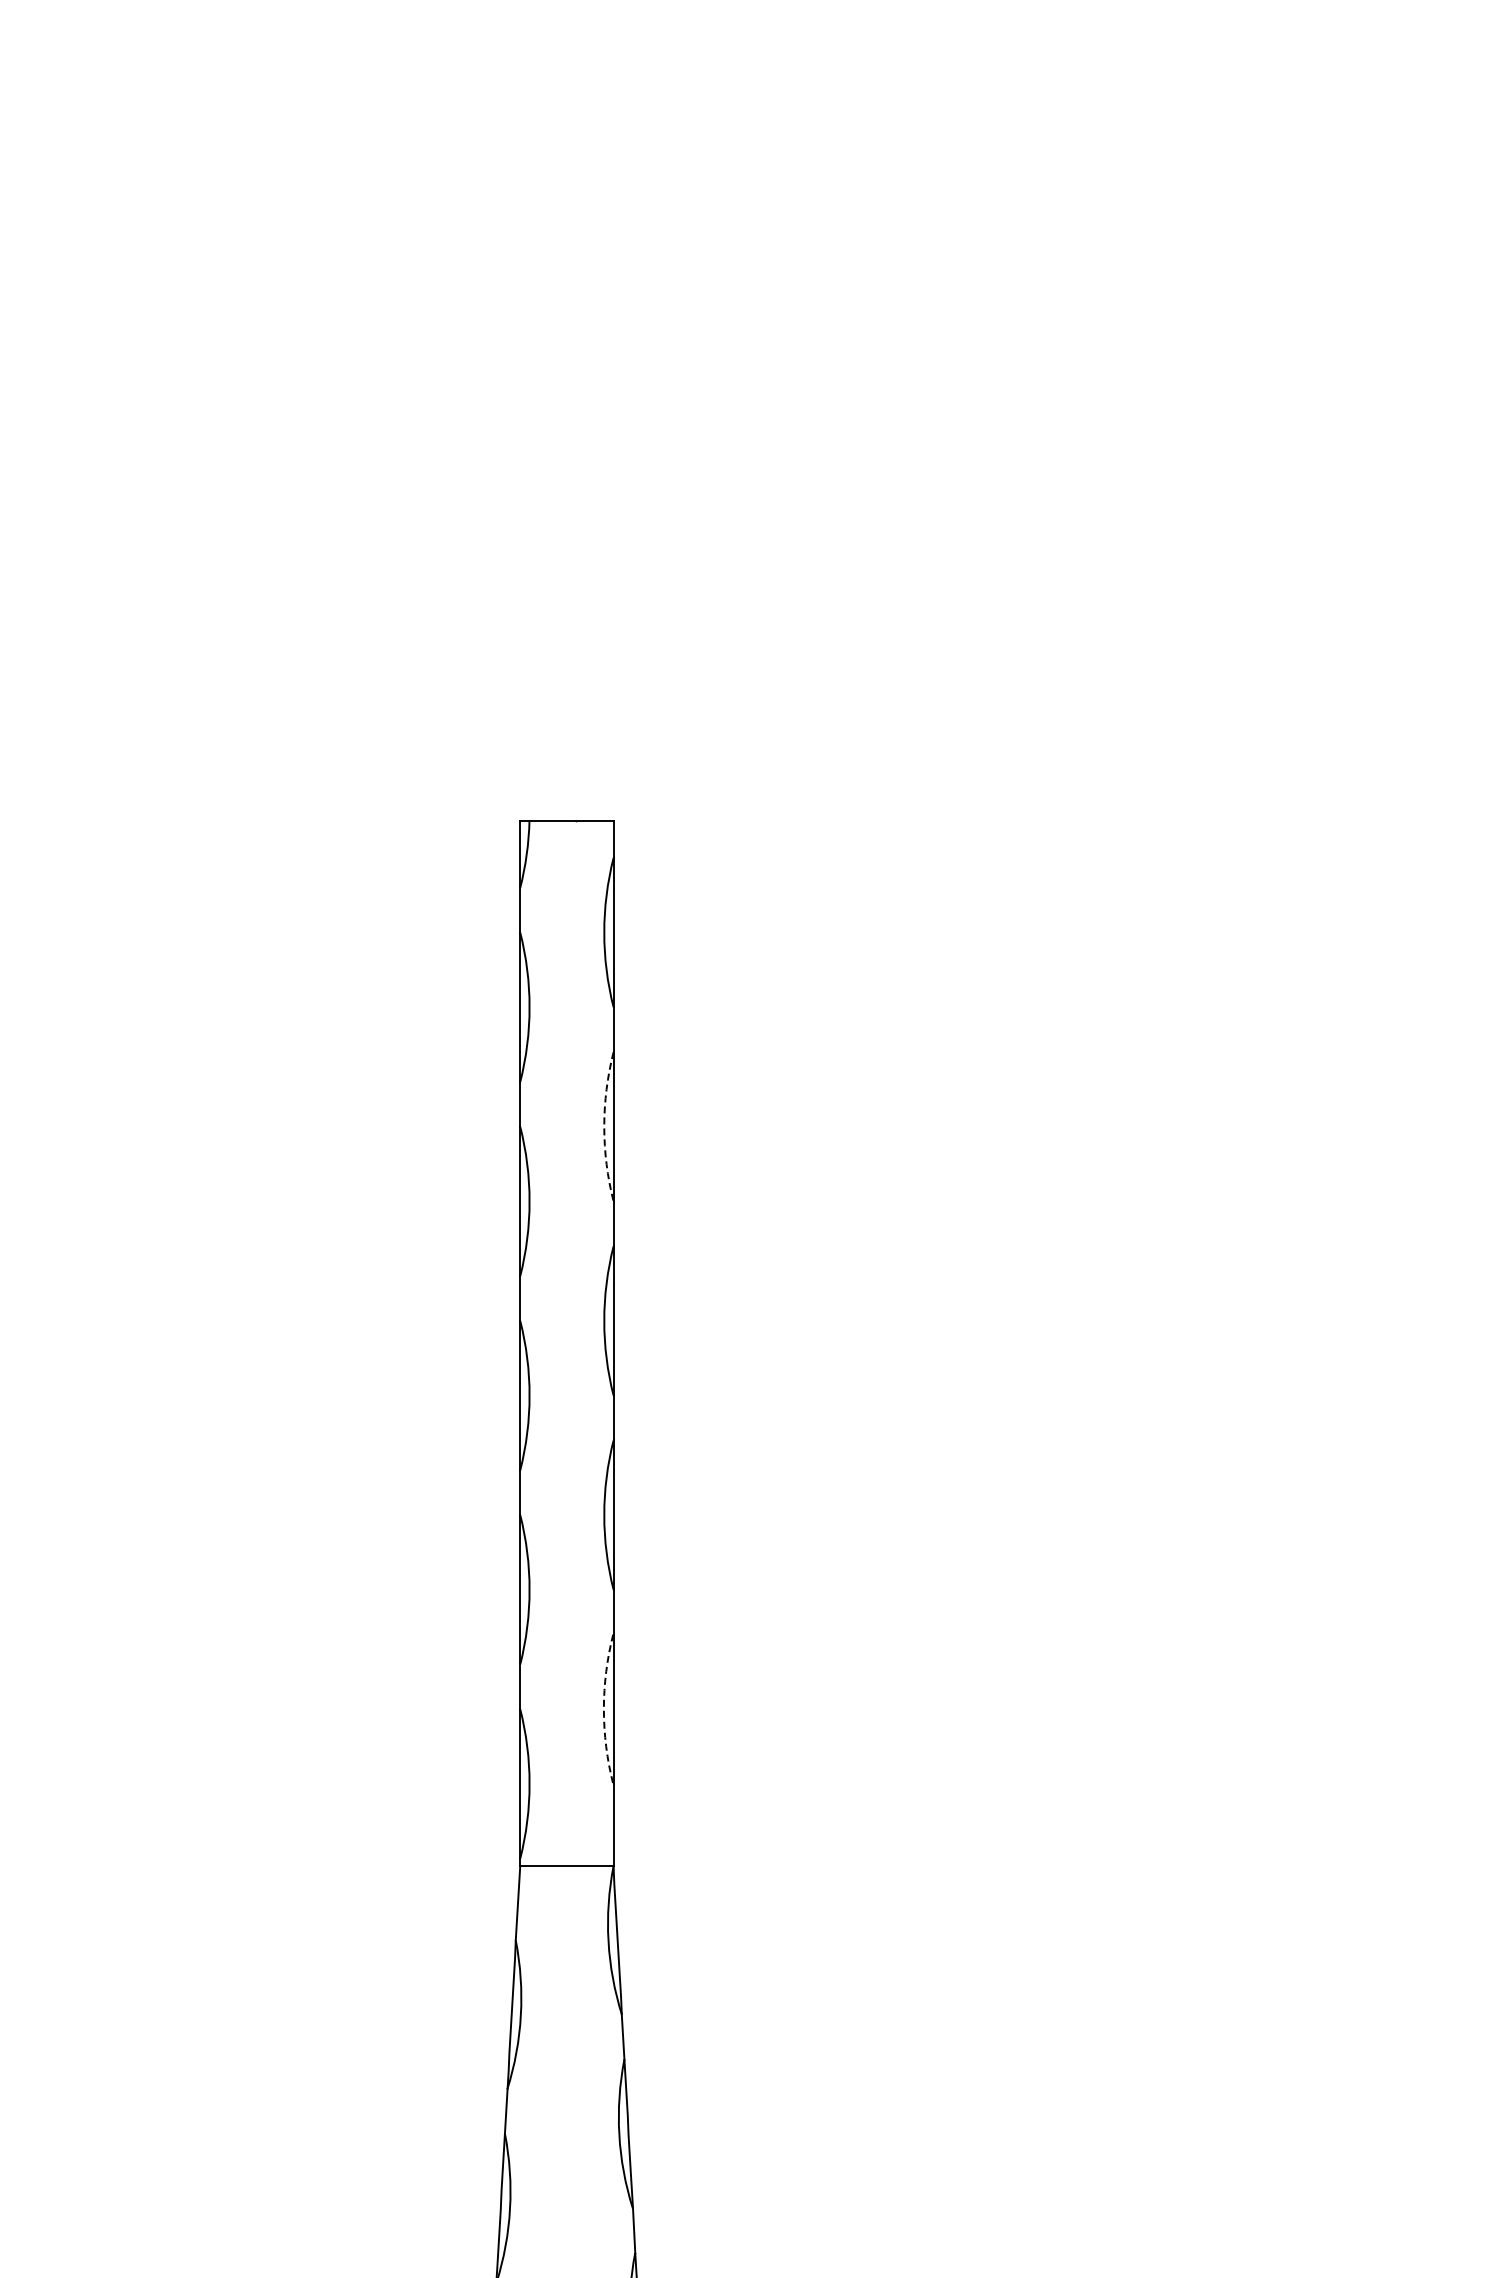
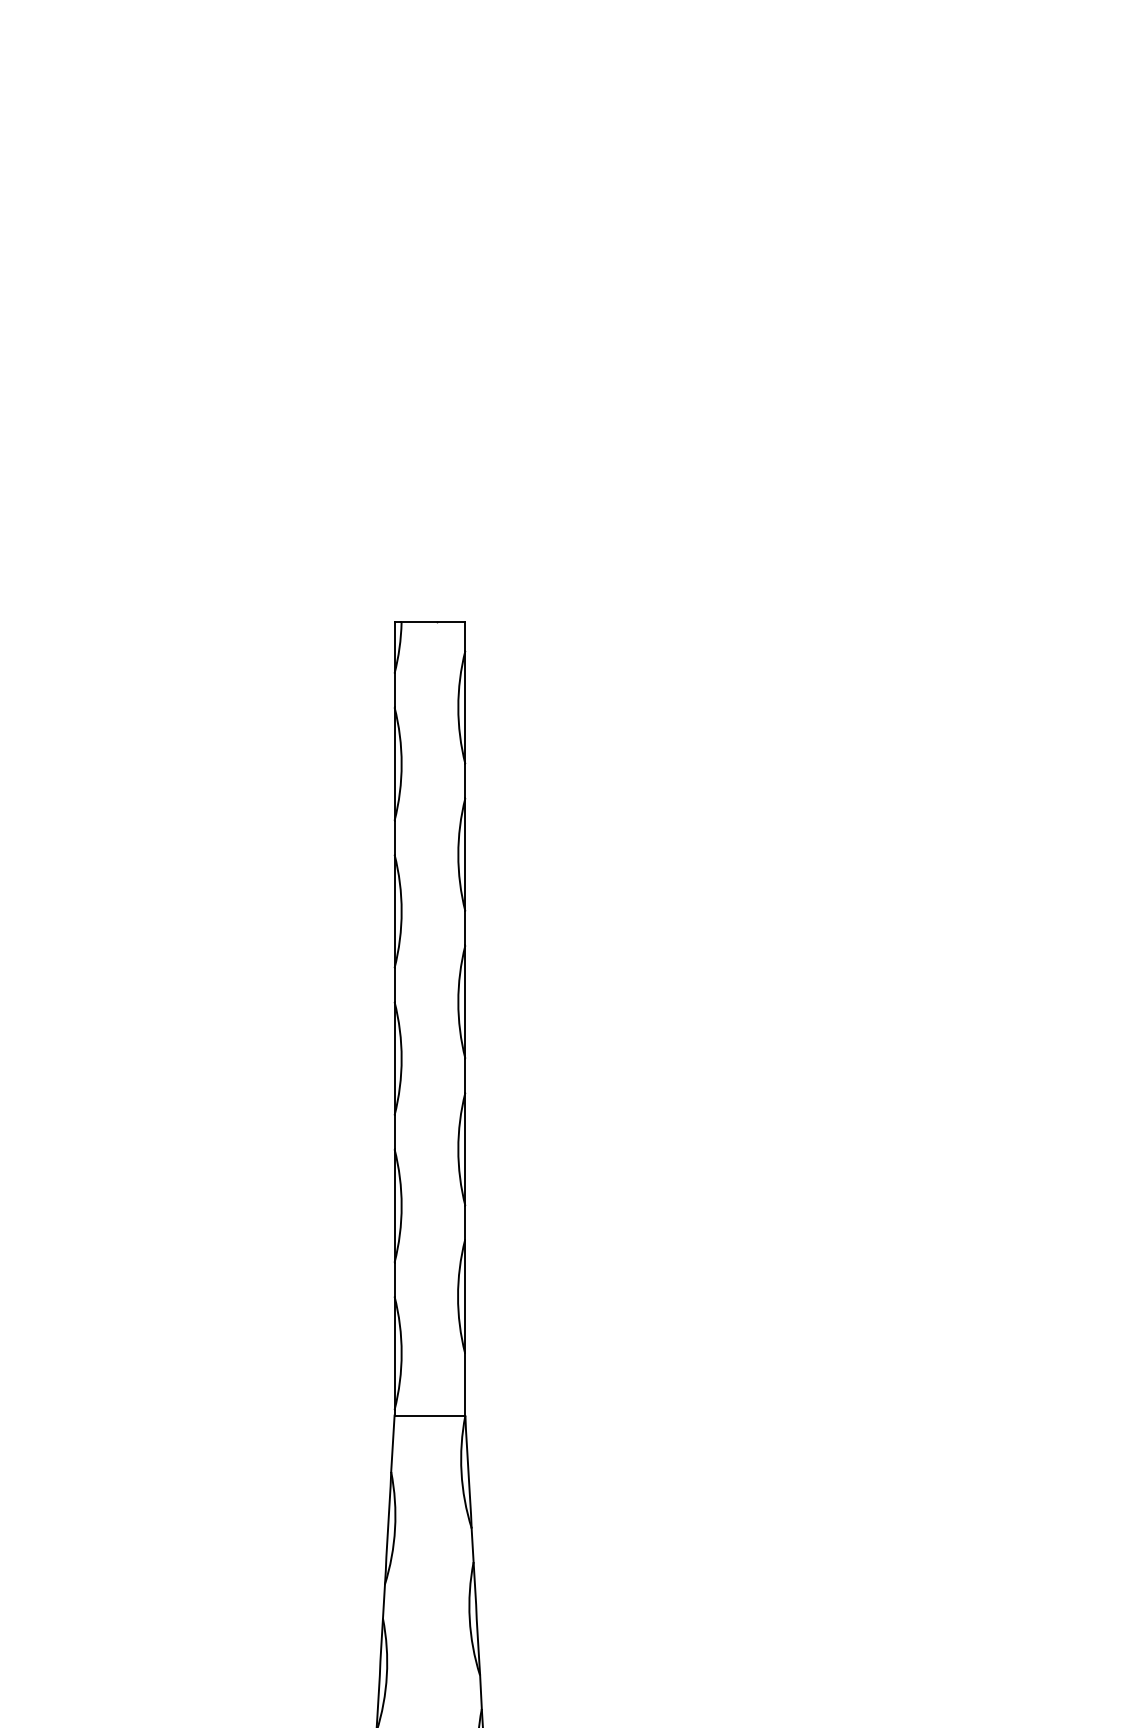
arc: (604, 1126) -> (458, 854), dashed -> solid
arc: (603, 1709) -> (457, 1296), dashed -> solid

